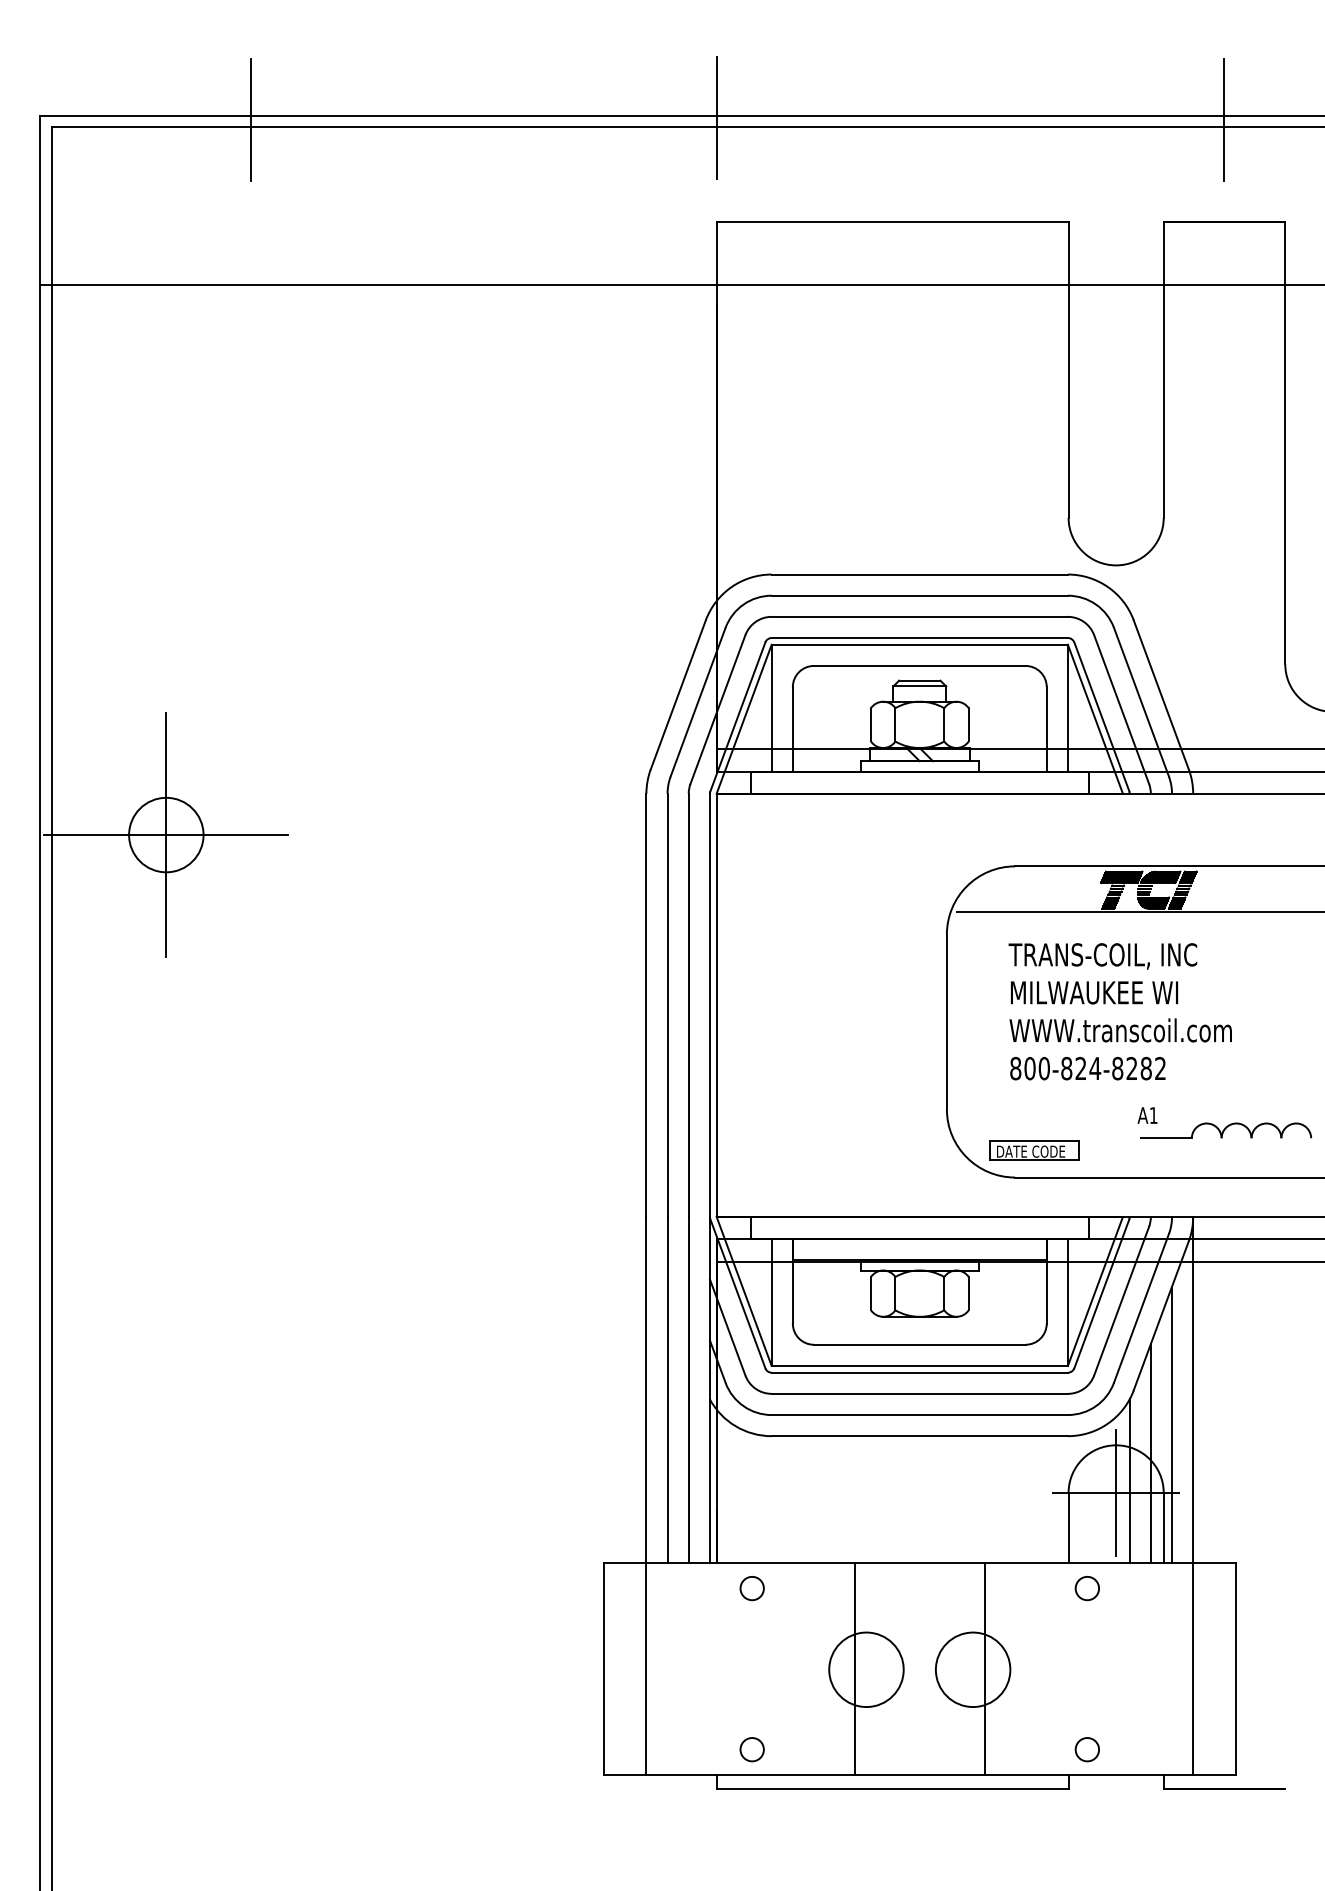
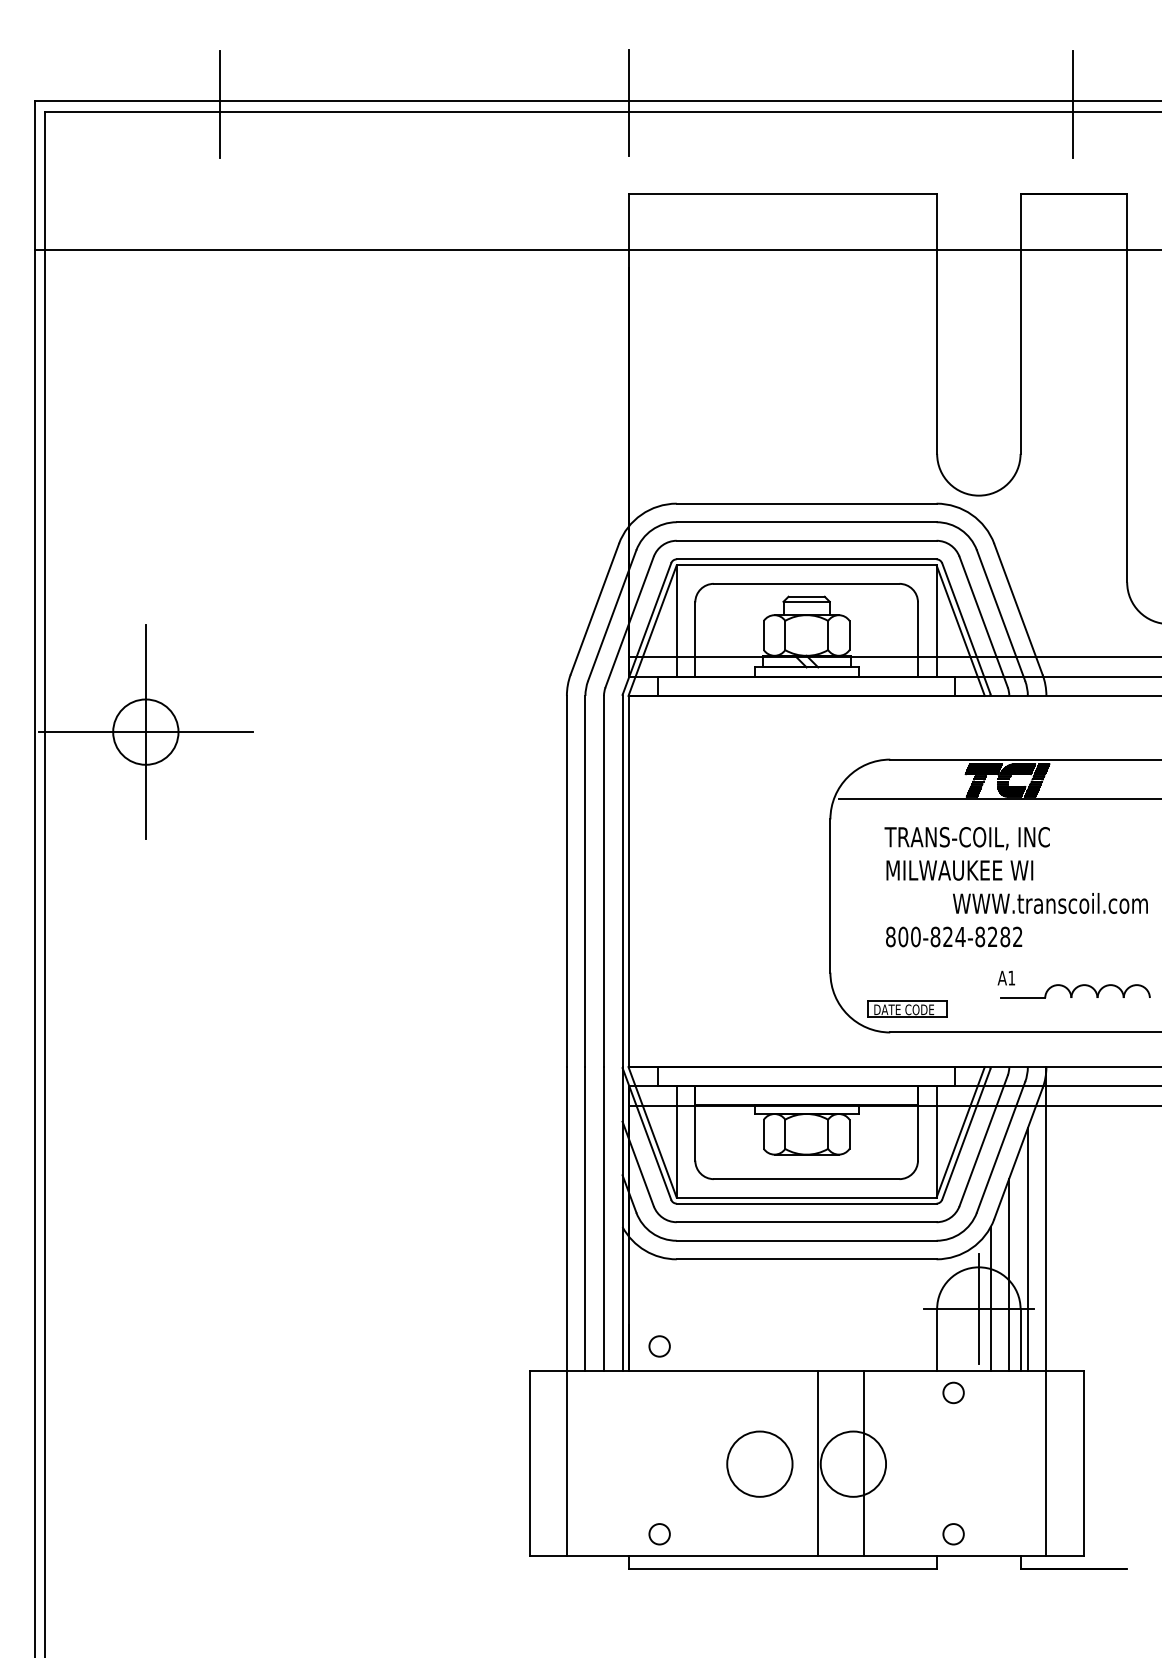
text: (1120, 1030) -> (1050, 903), moved
circle: (751, 1588) -> (659, 1346), moved
line: (854, 1668) -> (817, 1463), moved

